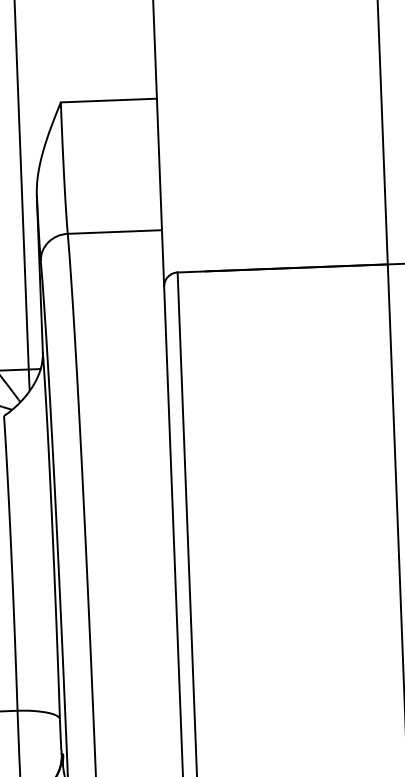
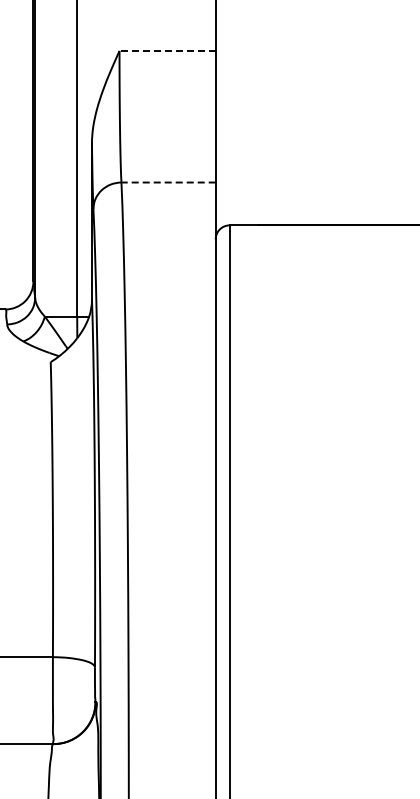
line: (108, 100) -> (167, 50), solid -> dashed
line: (114, 232) -> (168, 182), solid -> dashed

